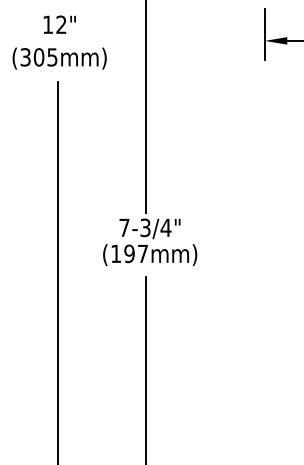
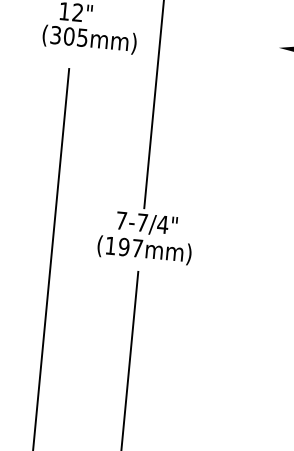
line: (264, 33) -> (279, 40), removed
text: (59, 58) -> (89, 39), moved
text: (145, 227) -> (142, 222), 7-3/4" -> 7-7/4"

